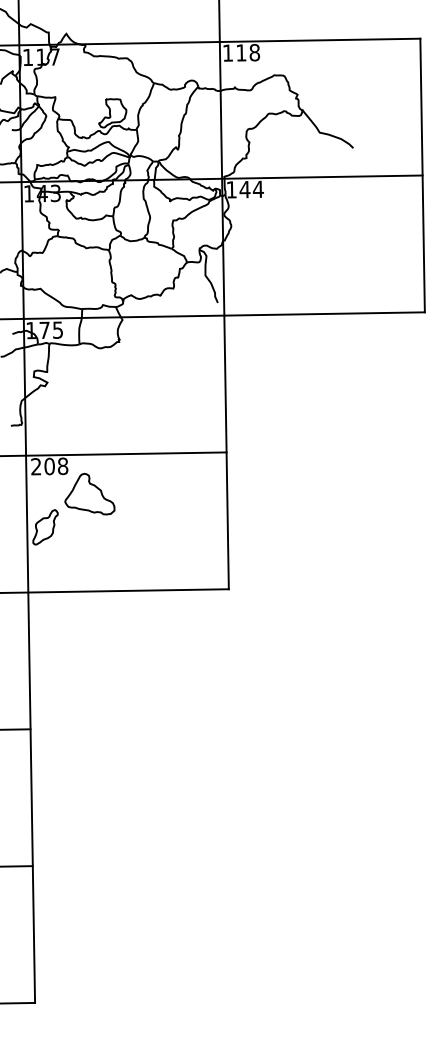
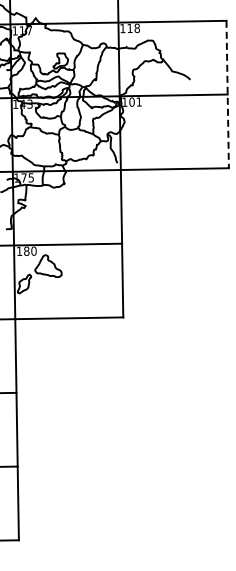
line: (422, 175) -> (227, 94), solid -> dashed
text: (251, 188) -> (135, 101), 144 -> 101
text: (49, 465) -> (26, 250), 208 -> 180

